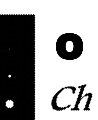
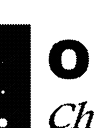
part: (69, 46) -> (68, 59), size x1.43

